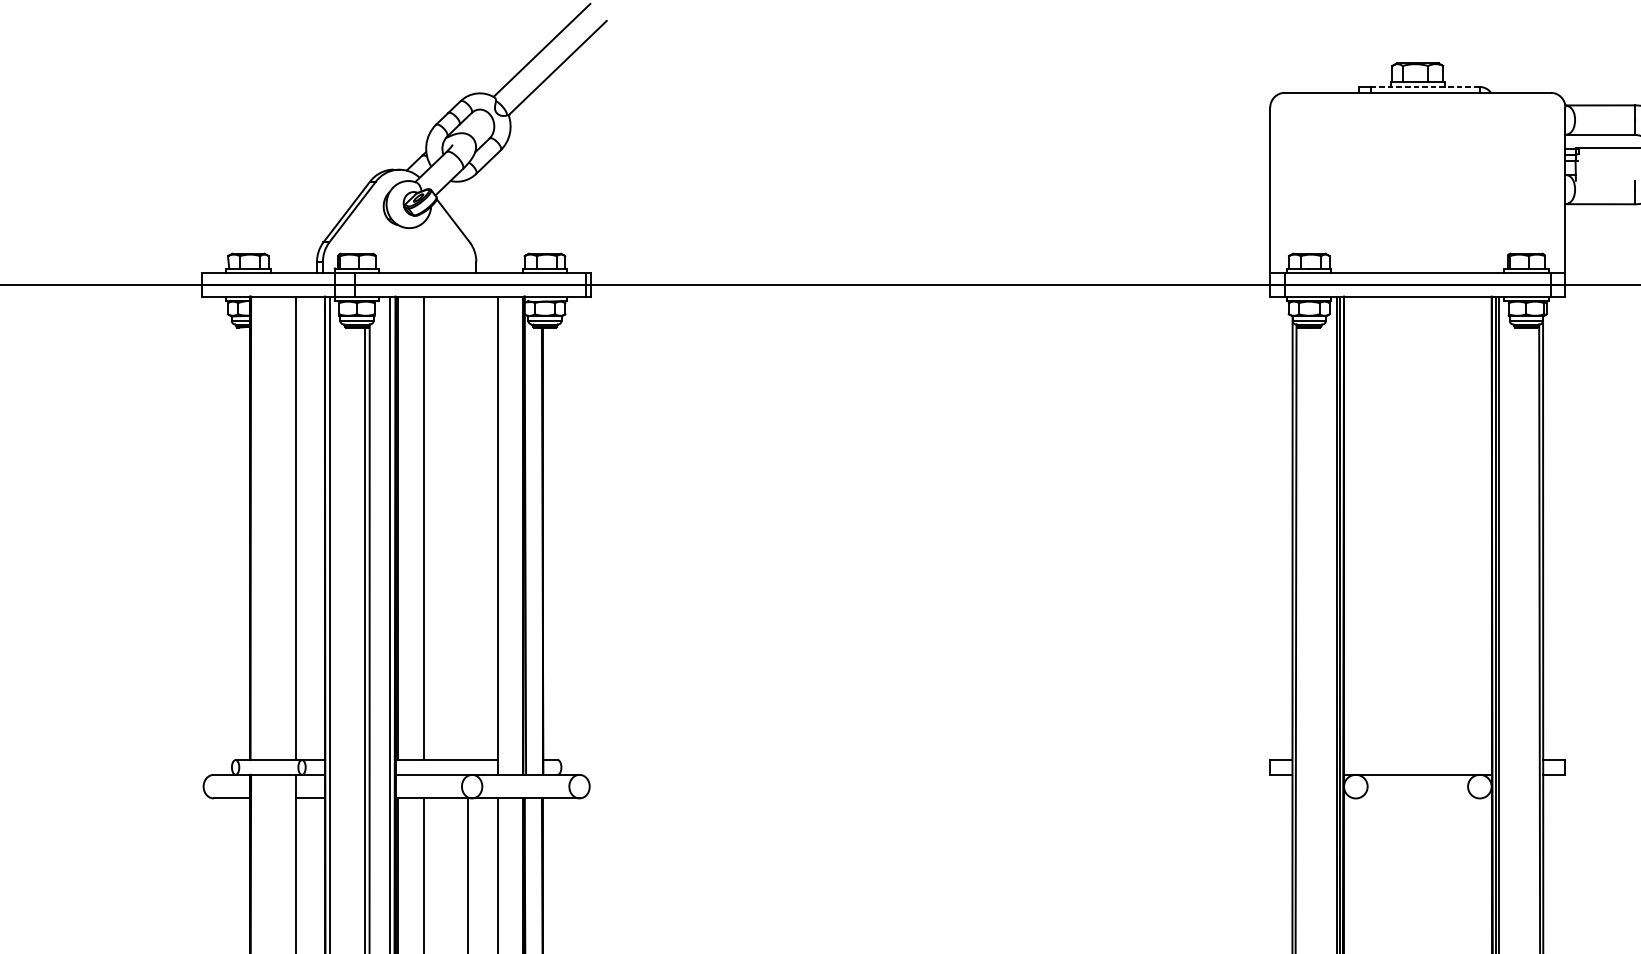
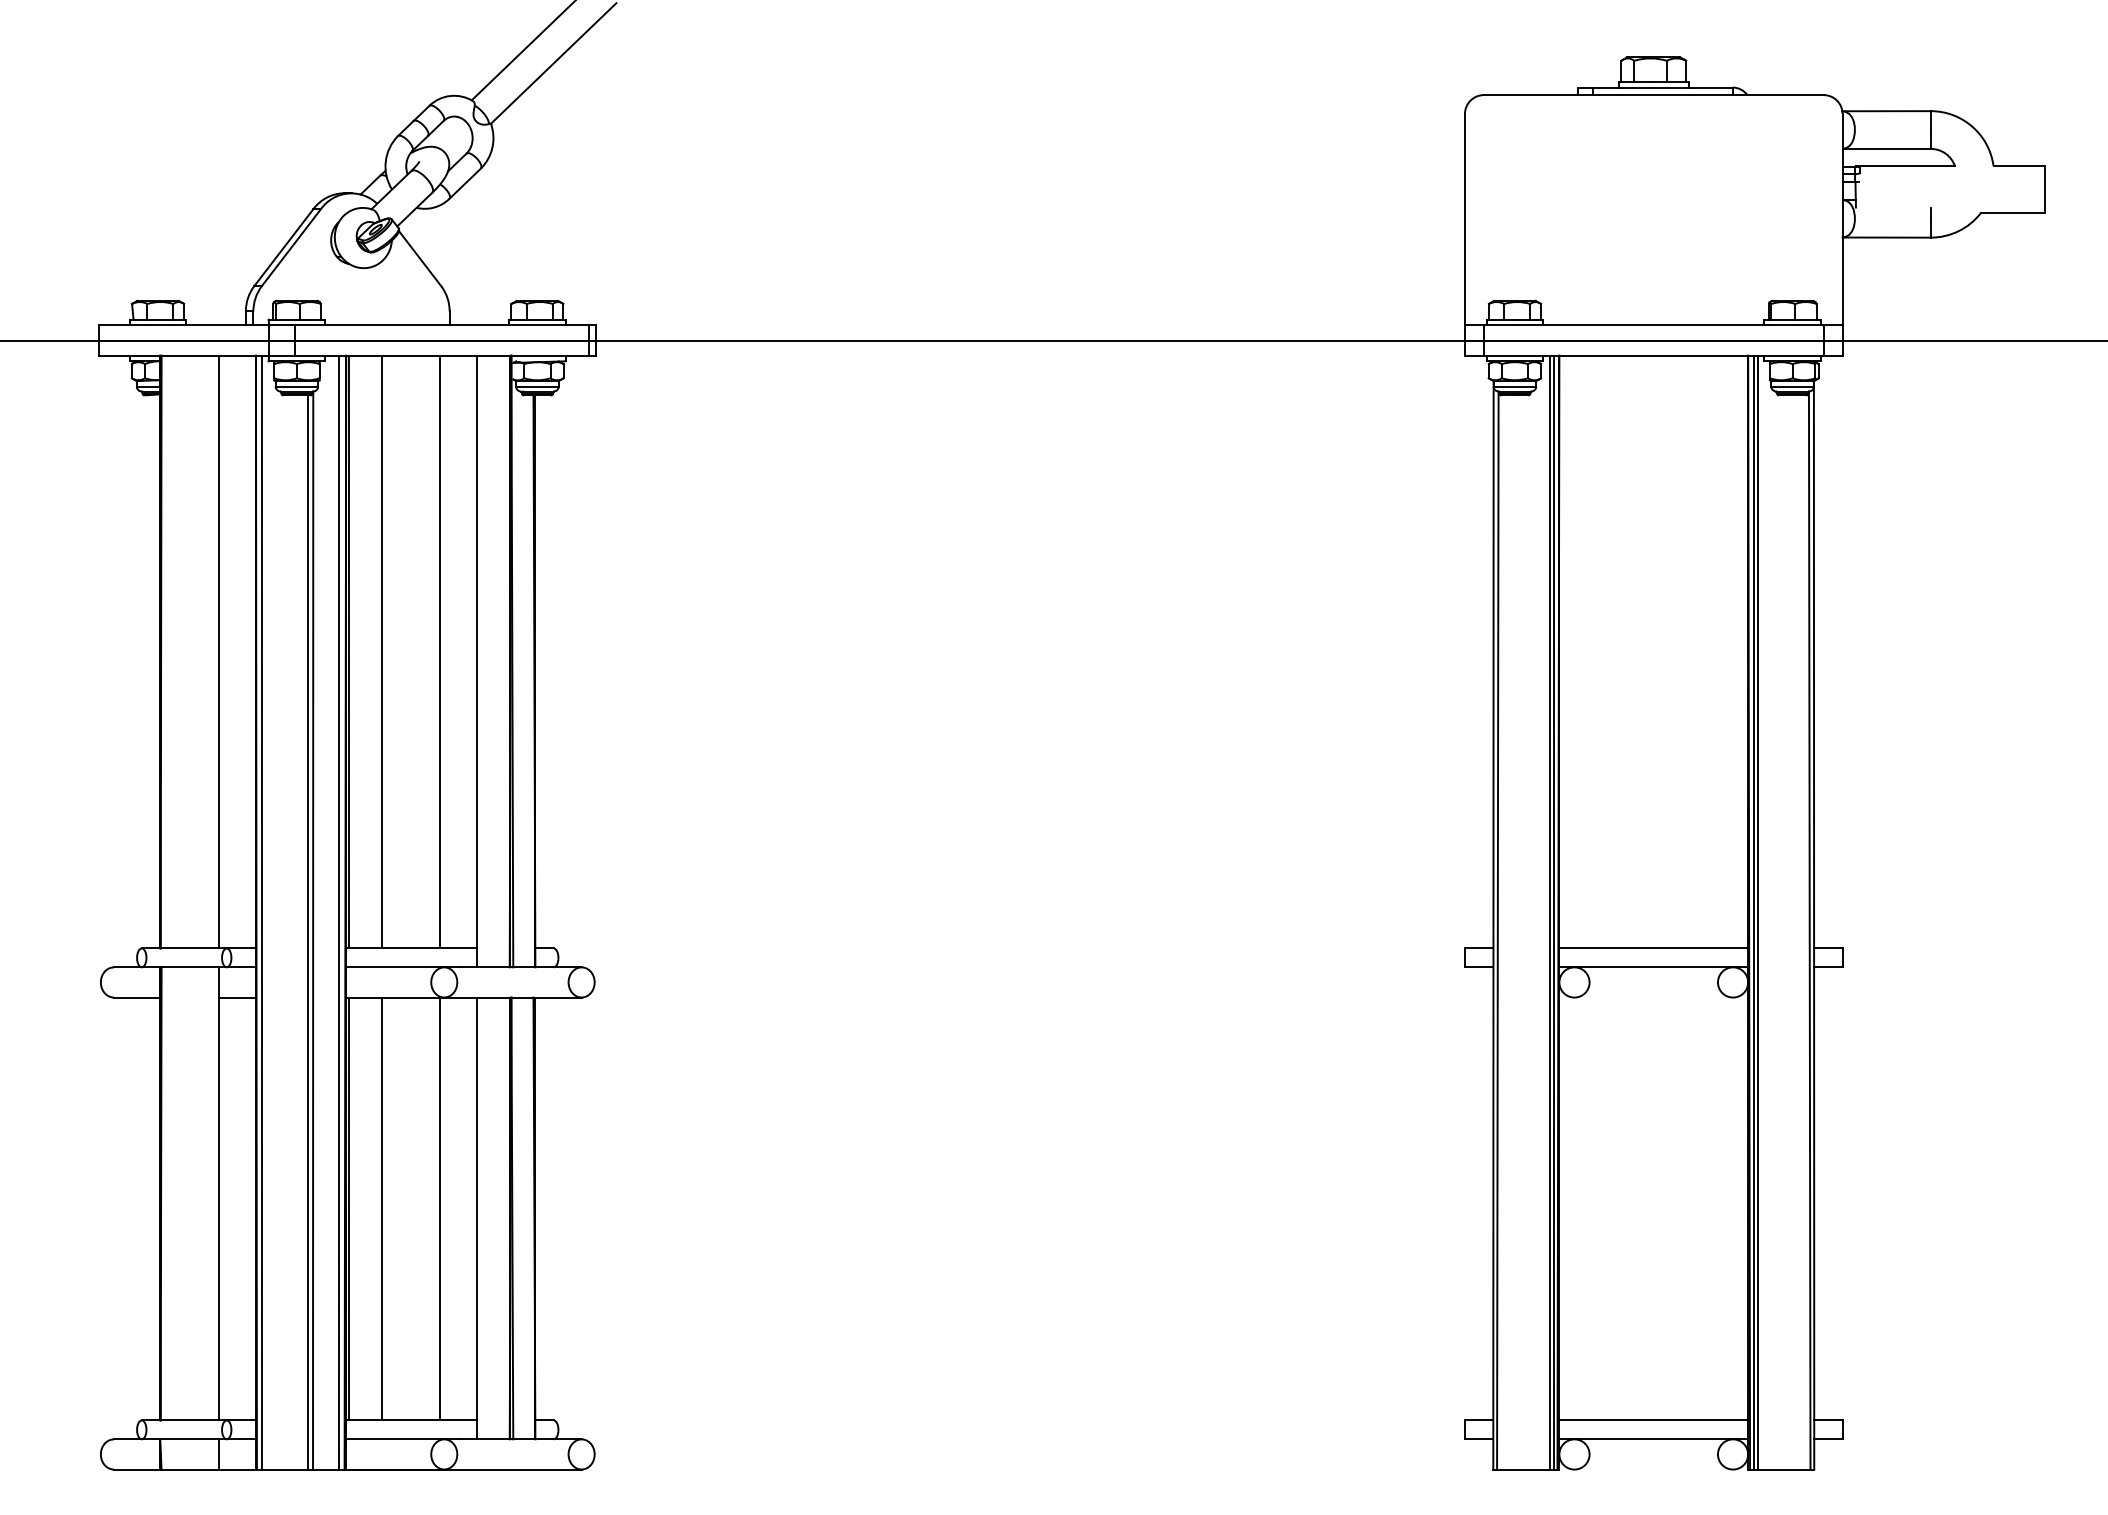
line: (1425, 86) -> (1663, 87), dashed -> solid
line: (468, 527) -> (439, 651), added
line: (1417, 760) -> (1653, 948), added

